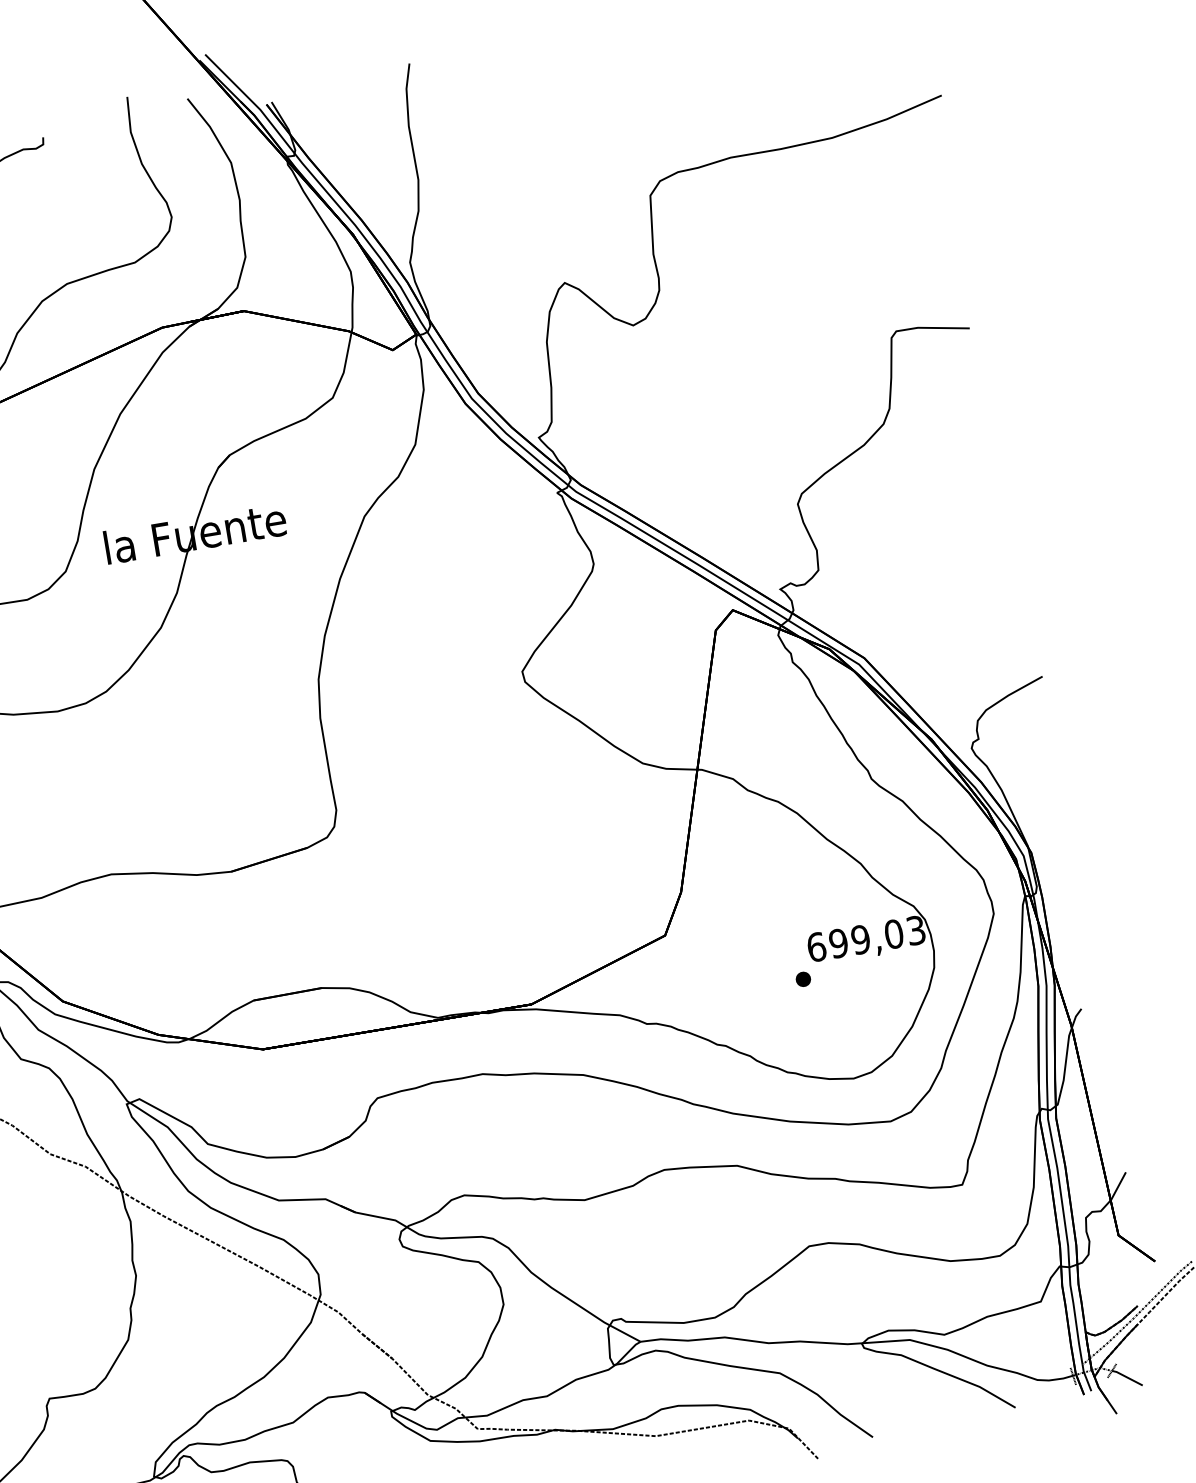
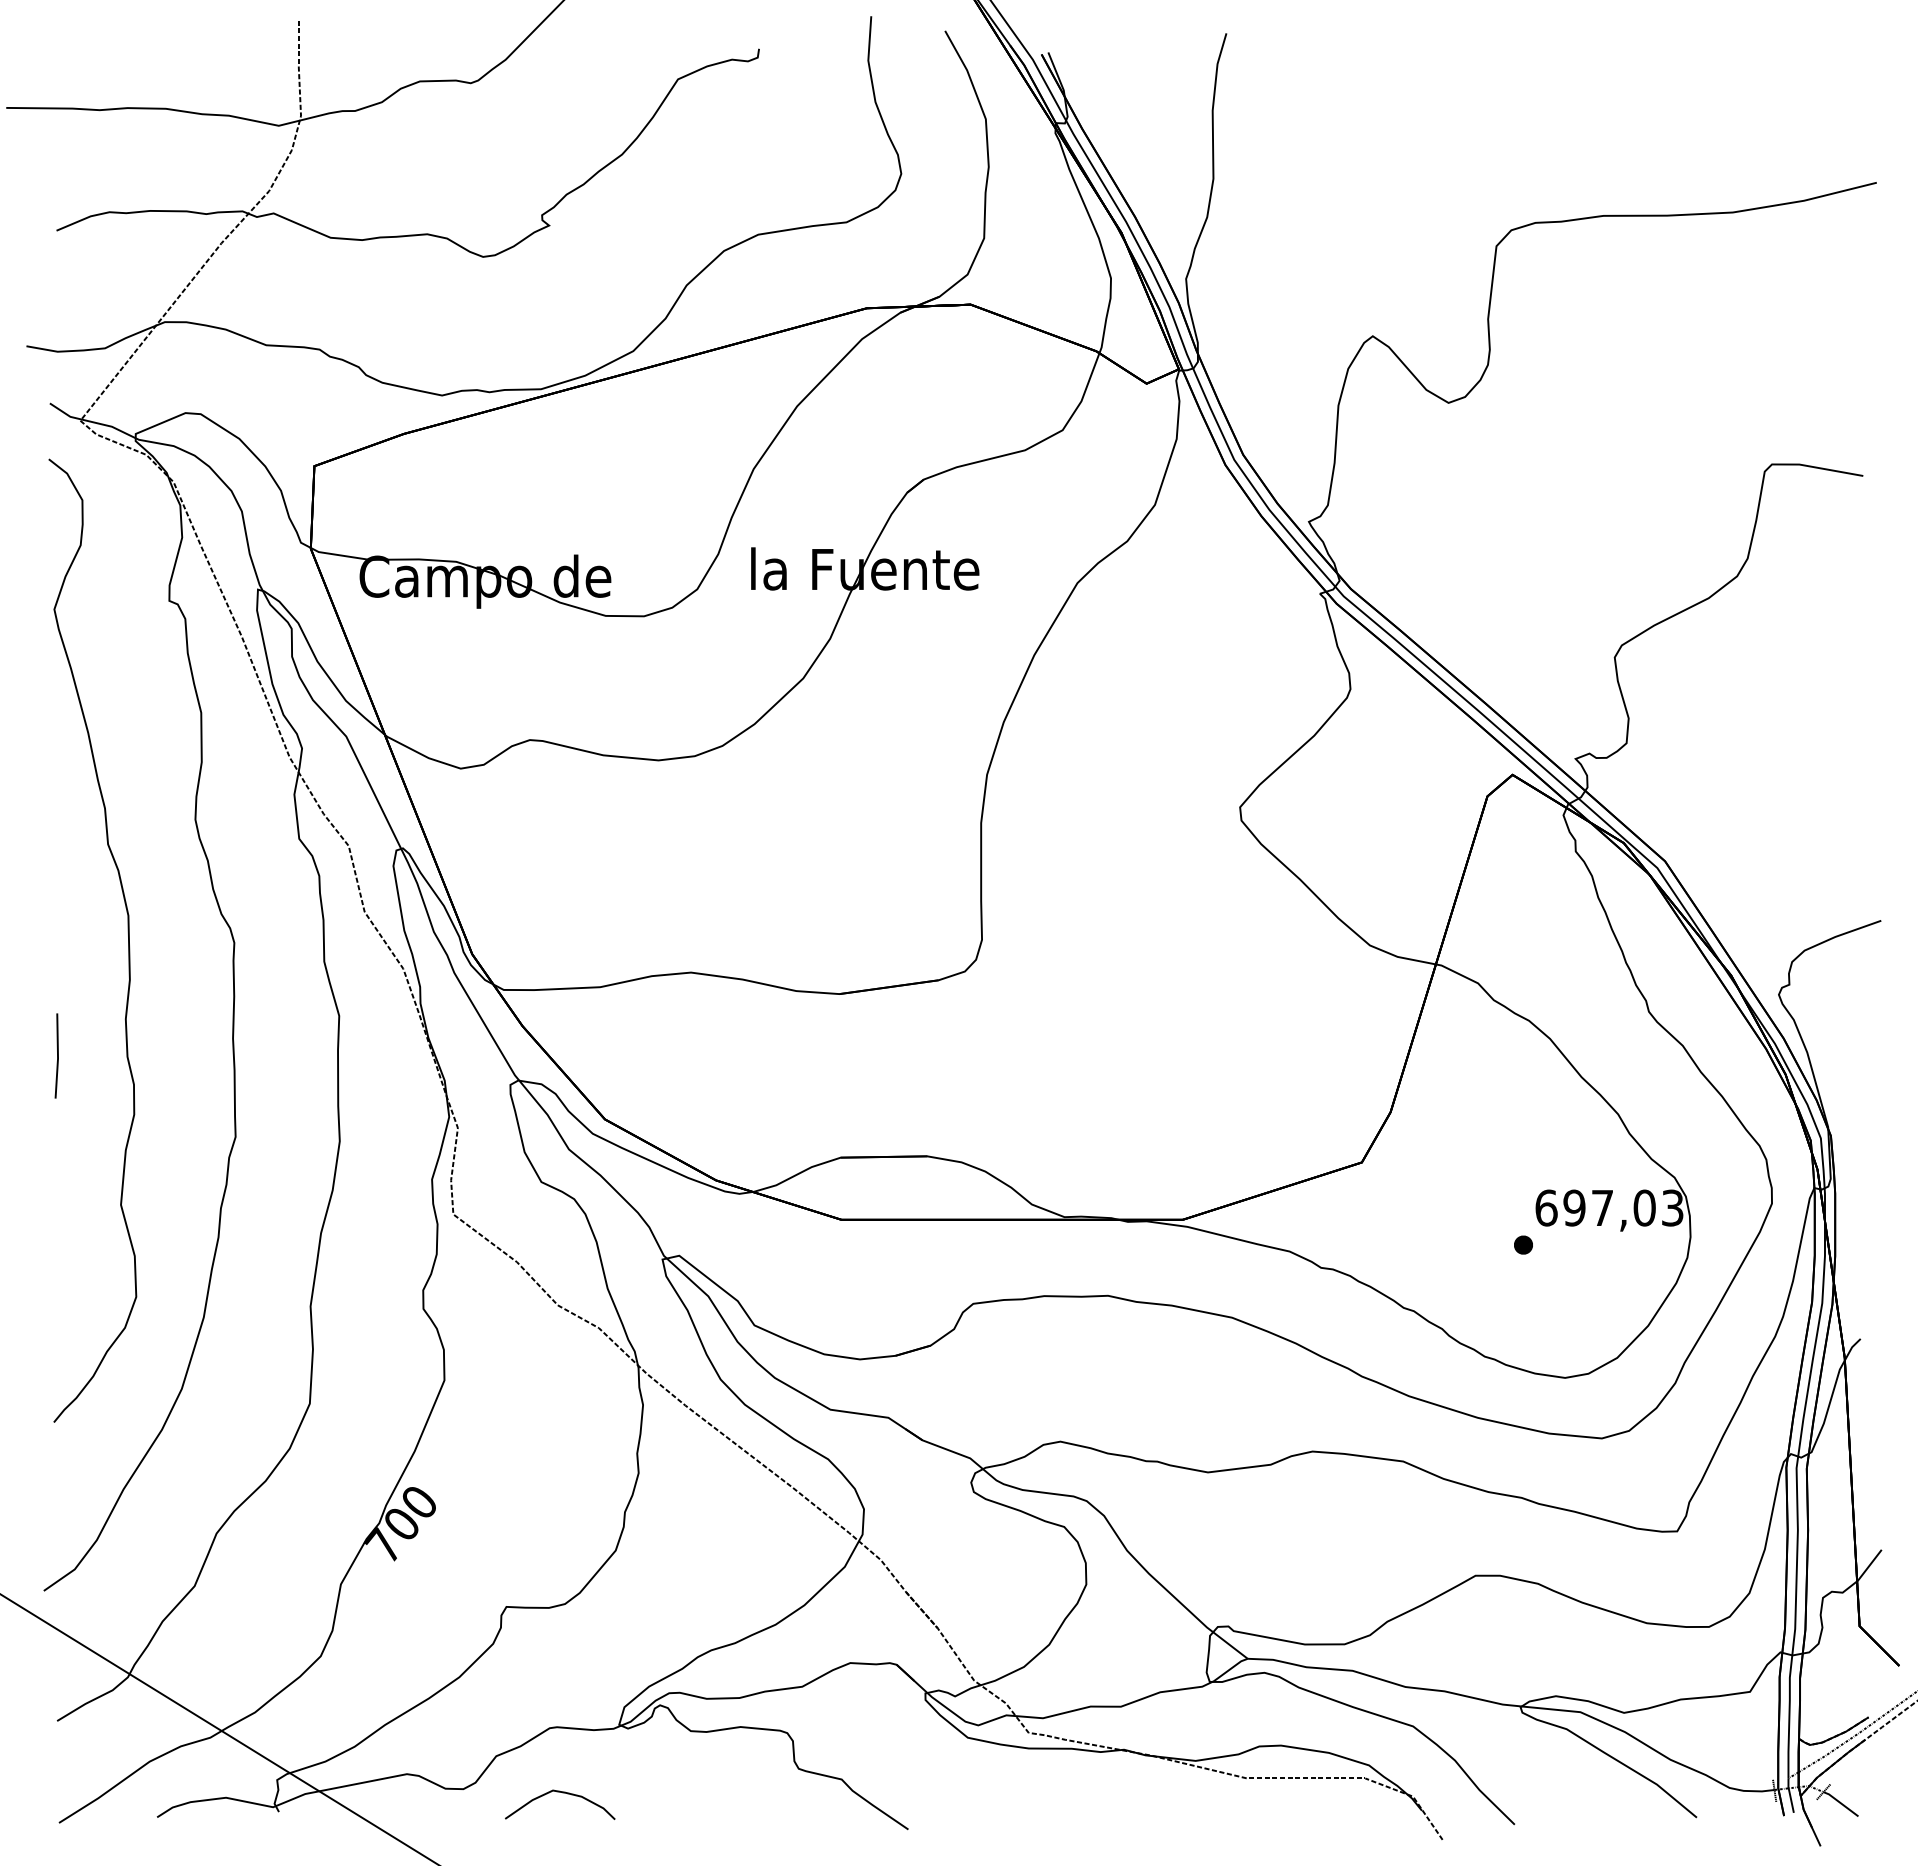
text: (860, 939) -> (1602, 1207), 699,03 -> 697,03

